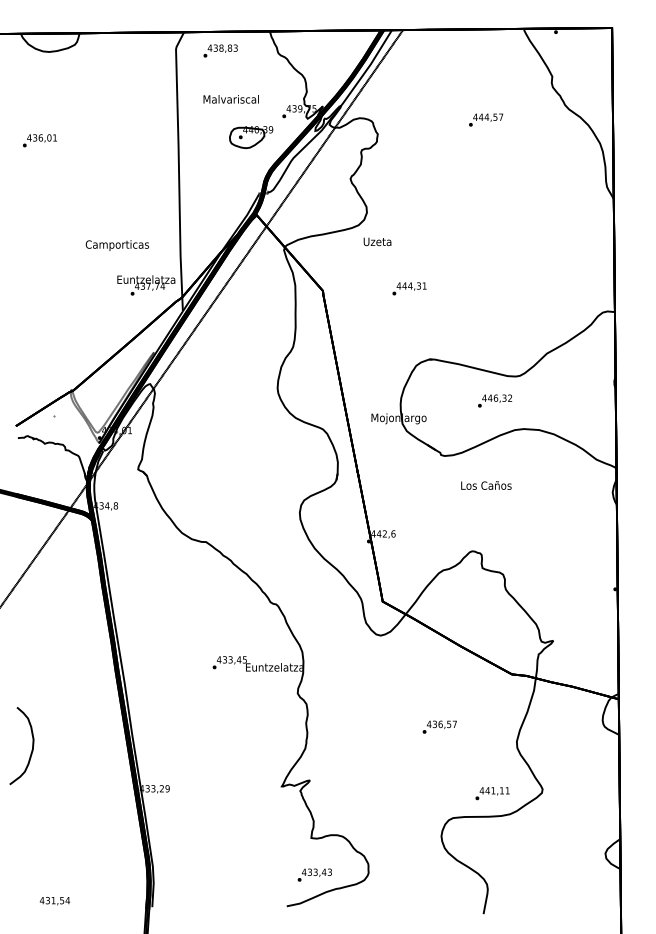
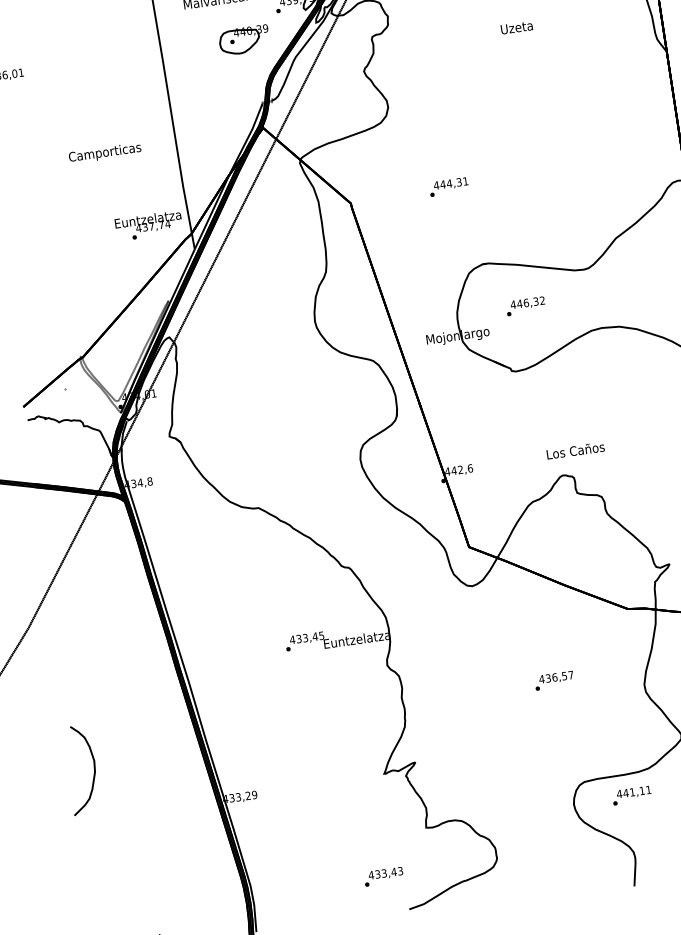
text: (377, 241) -> (516, 27), moved
text: (116, 245) -> (104, 153), moved
text: (495, 400) -> (526, 305), moved
text: (486, 485) -> (575, 450), moved
text: (492, 793) -> (631, 795), moved
text: (314, 874) -> (383, 876), moved

